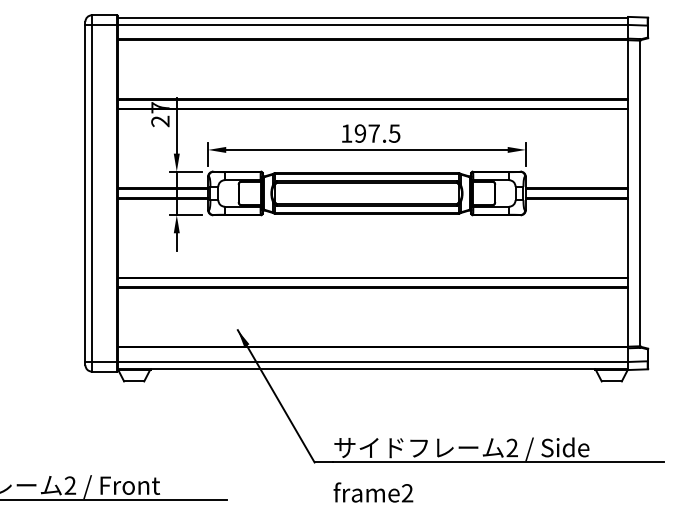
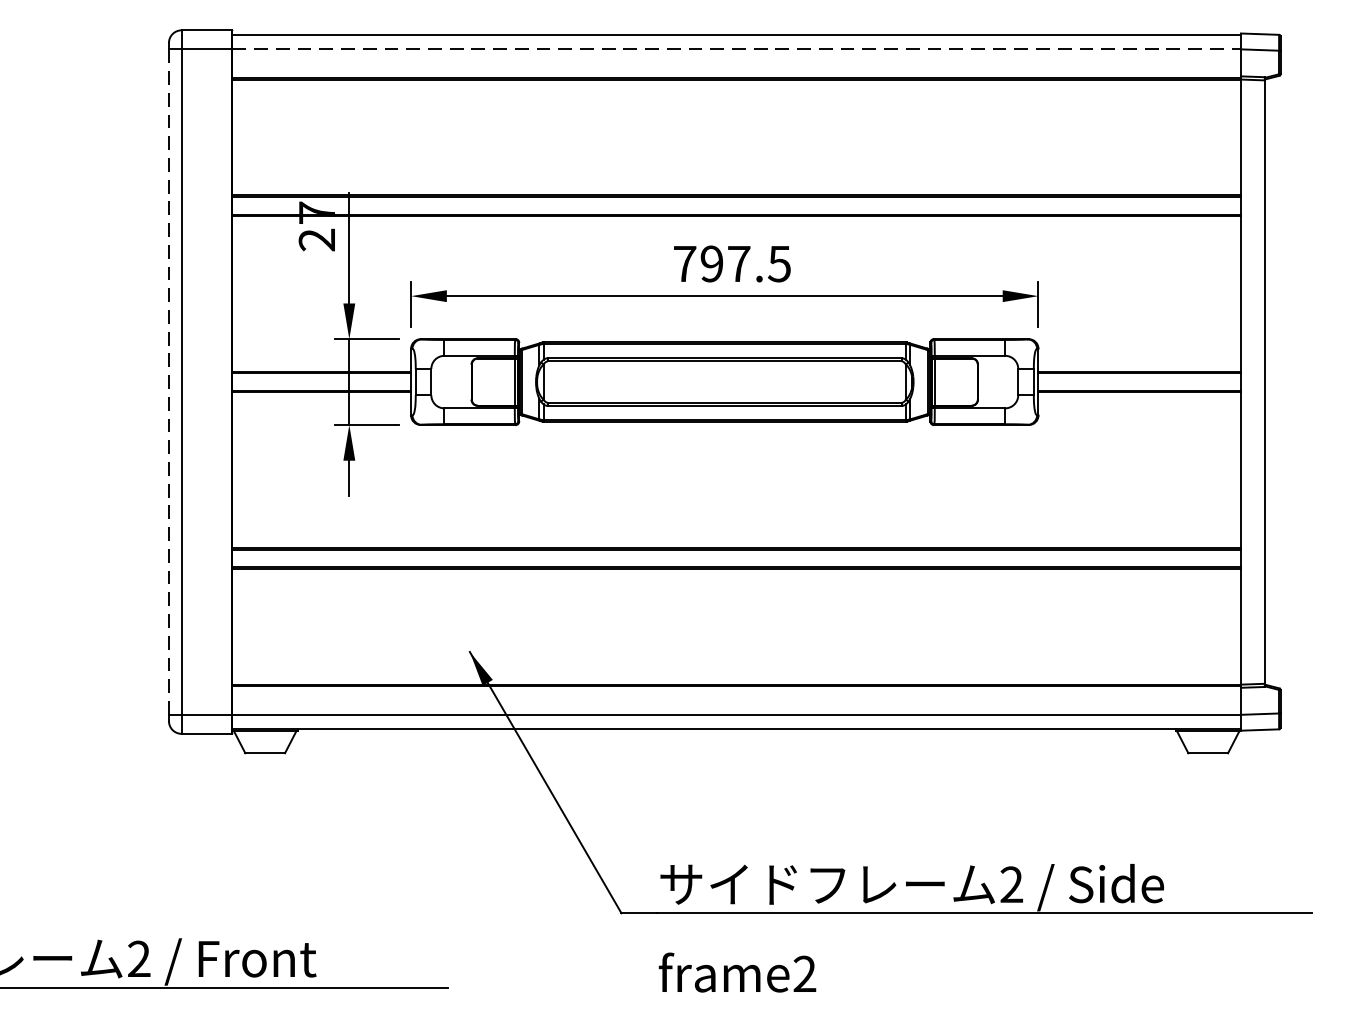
line: (373, 24) -> (737, 48), solid -> dashed
text: (346, 133) -> (684, 263), 197.5 -> 797.5
line: (85, 193) -> (169, 382), solid -> dashed

